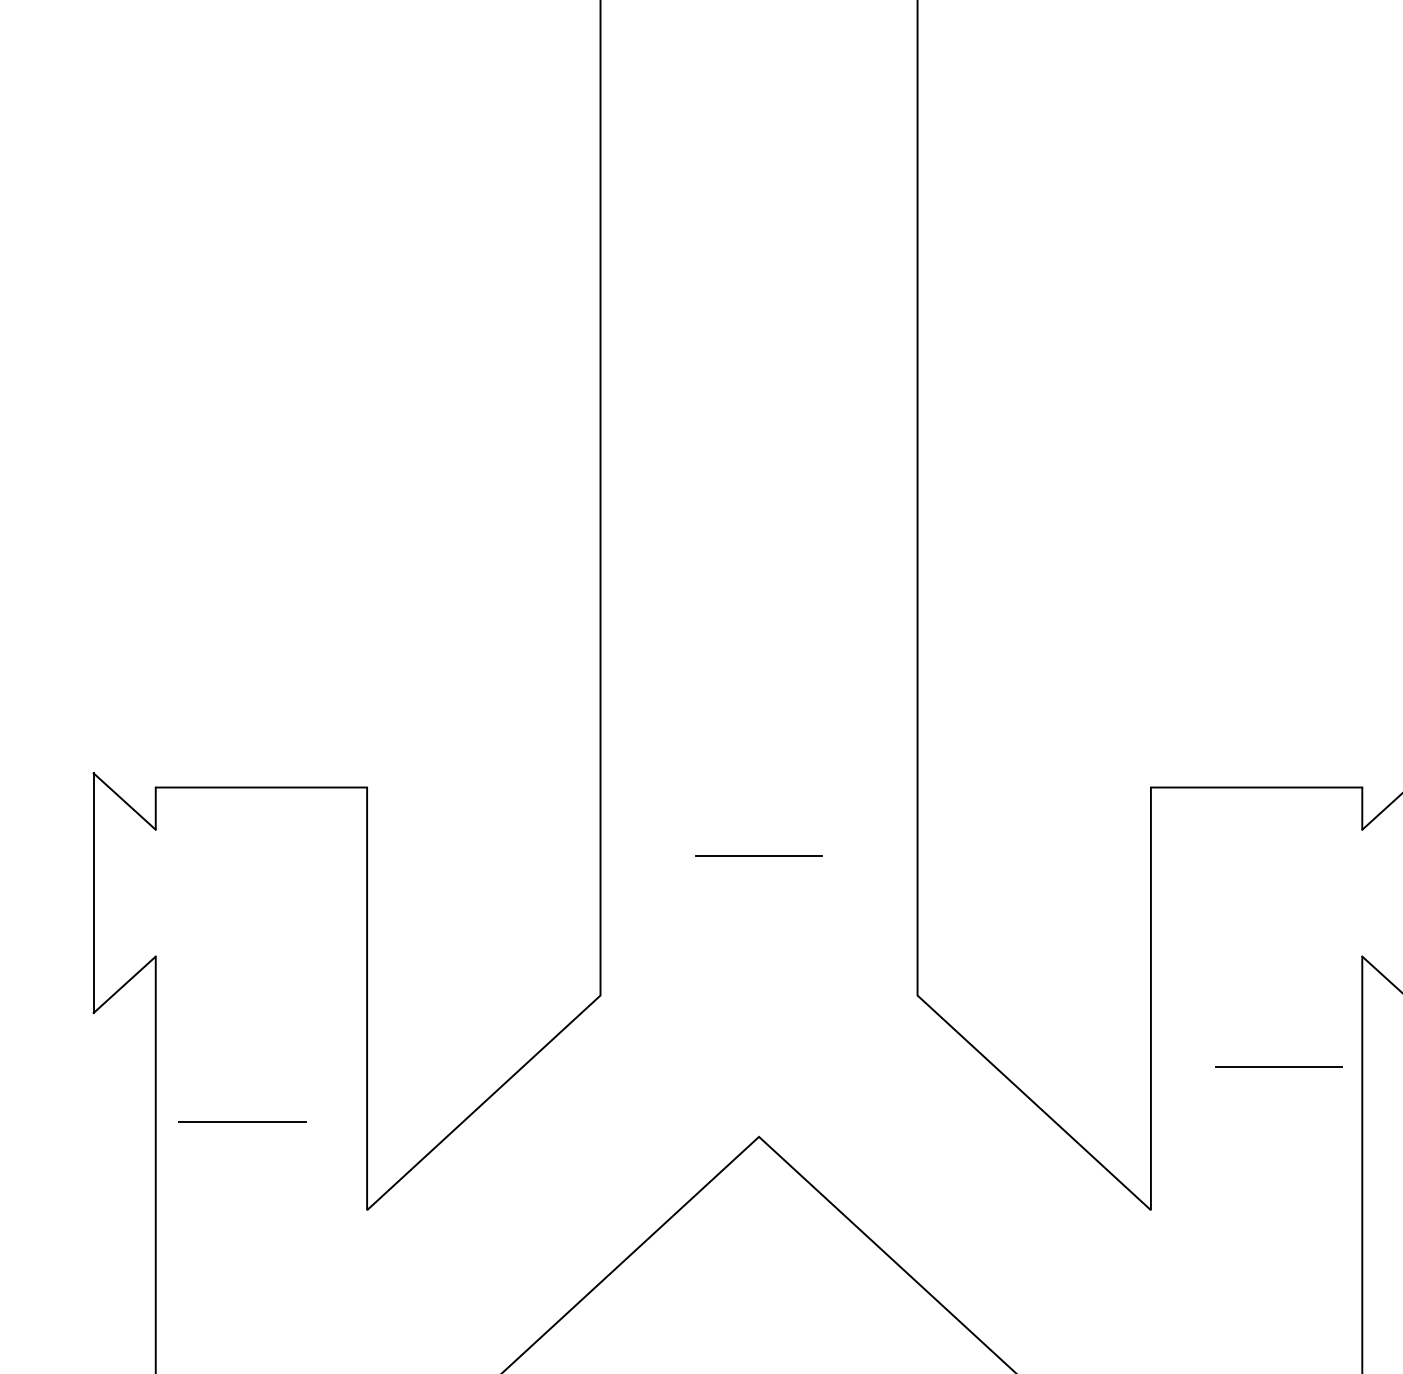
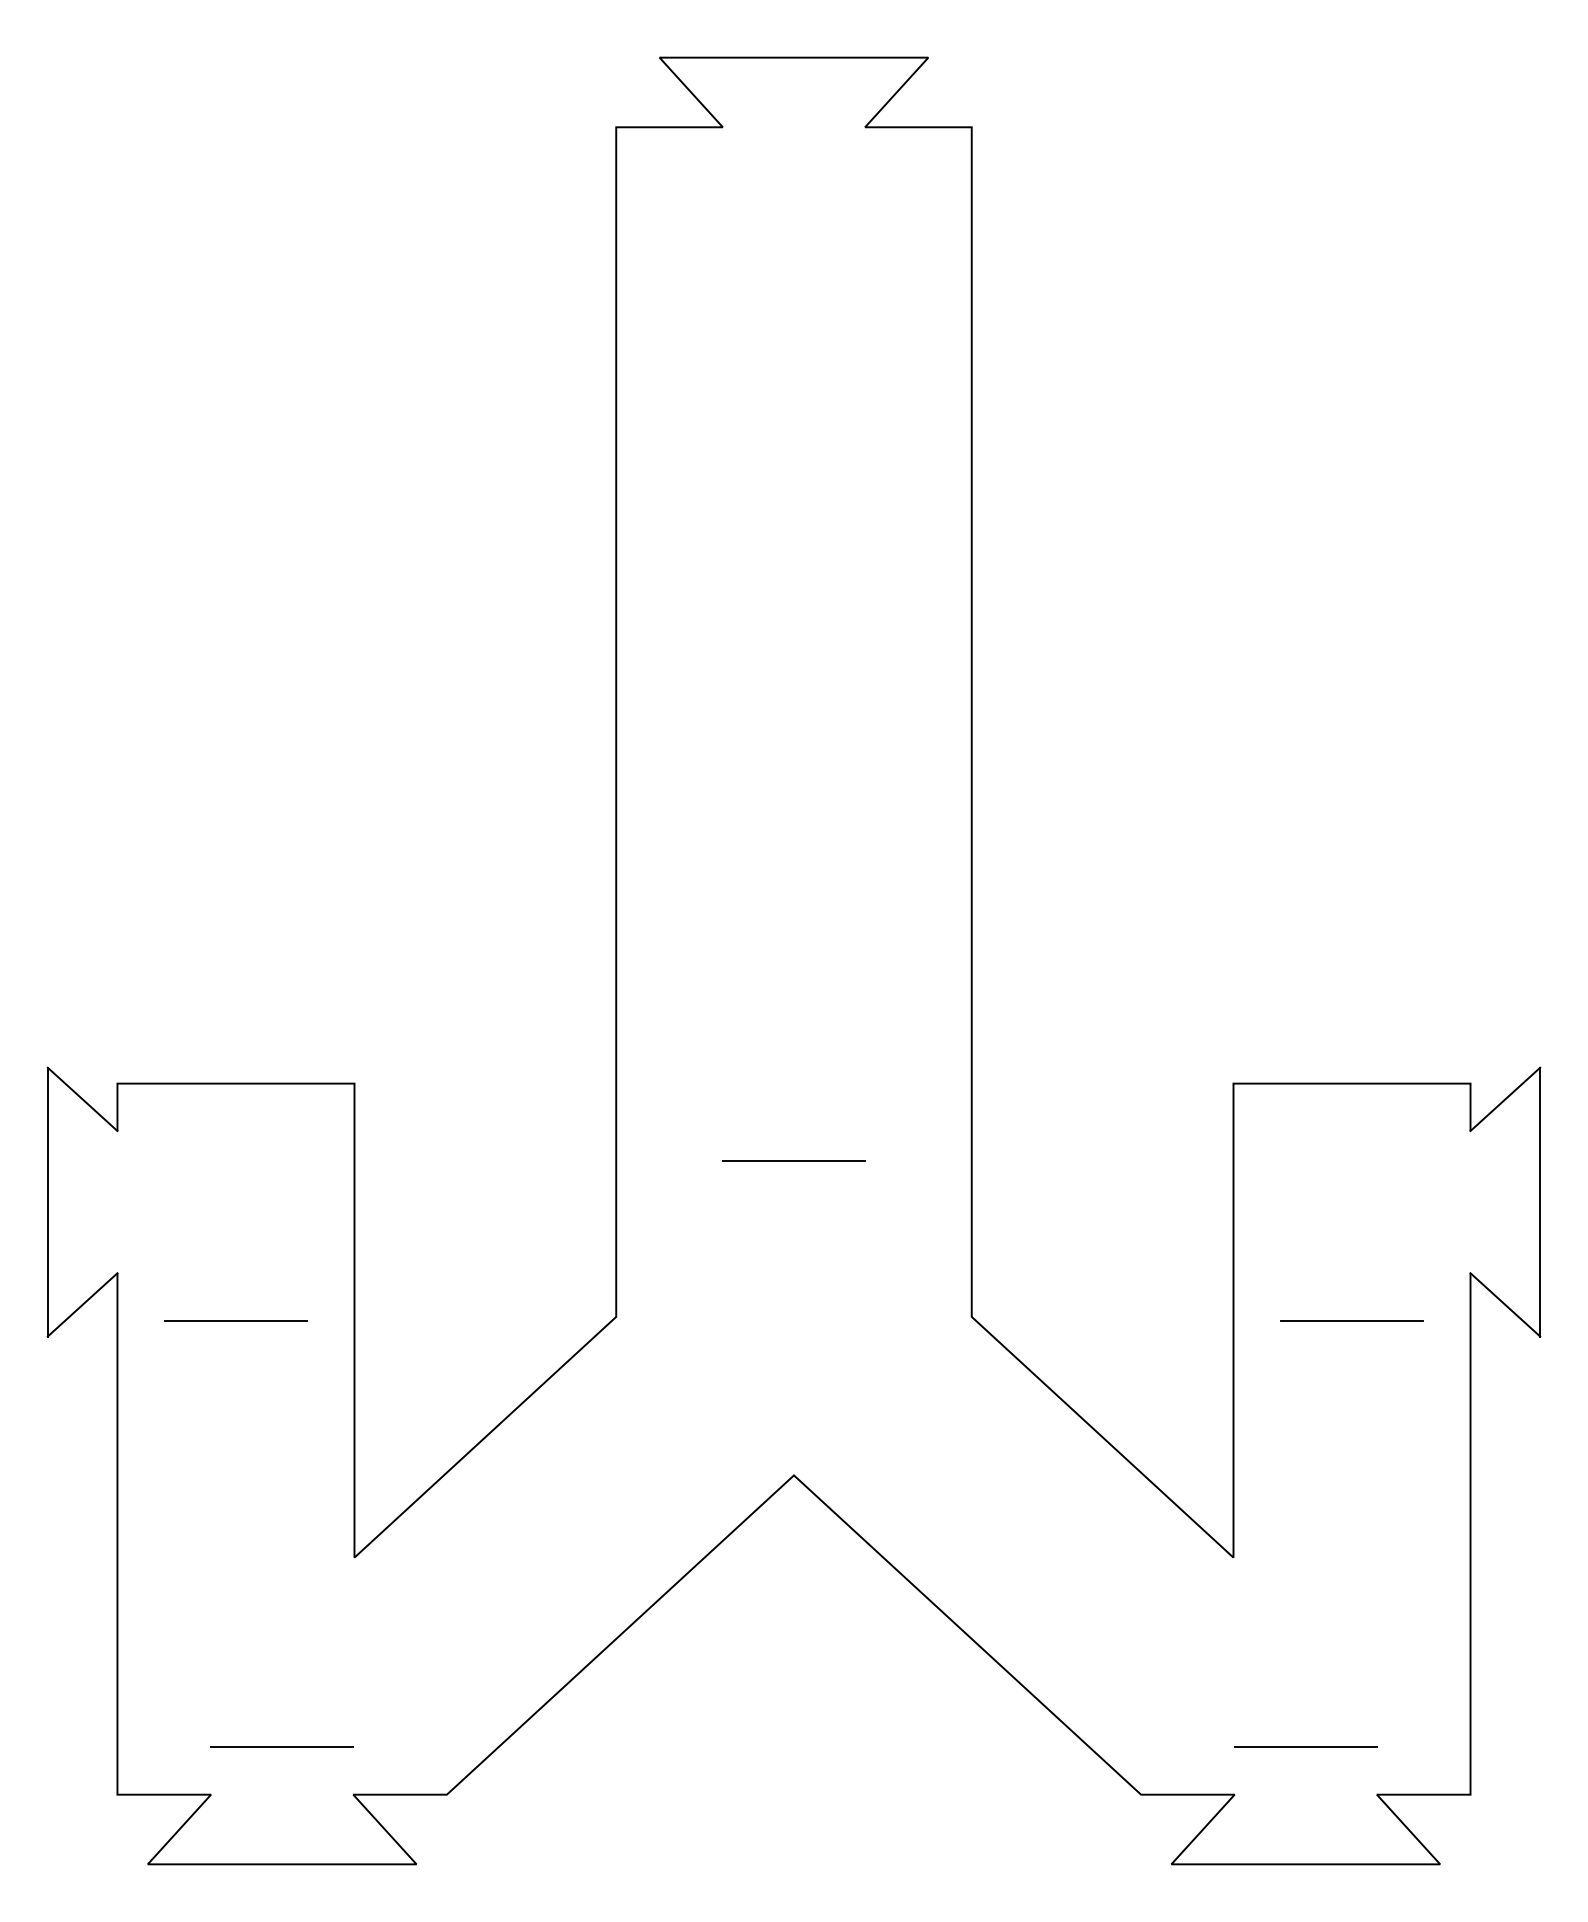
line: (1278, 1066) -> (1351, 1320), moved
line: (242, 1121) -> (235, 1320), moved

